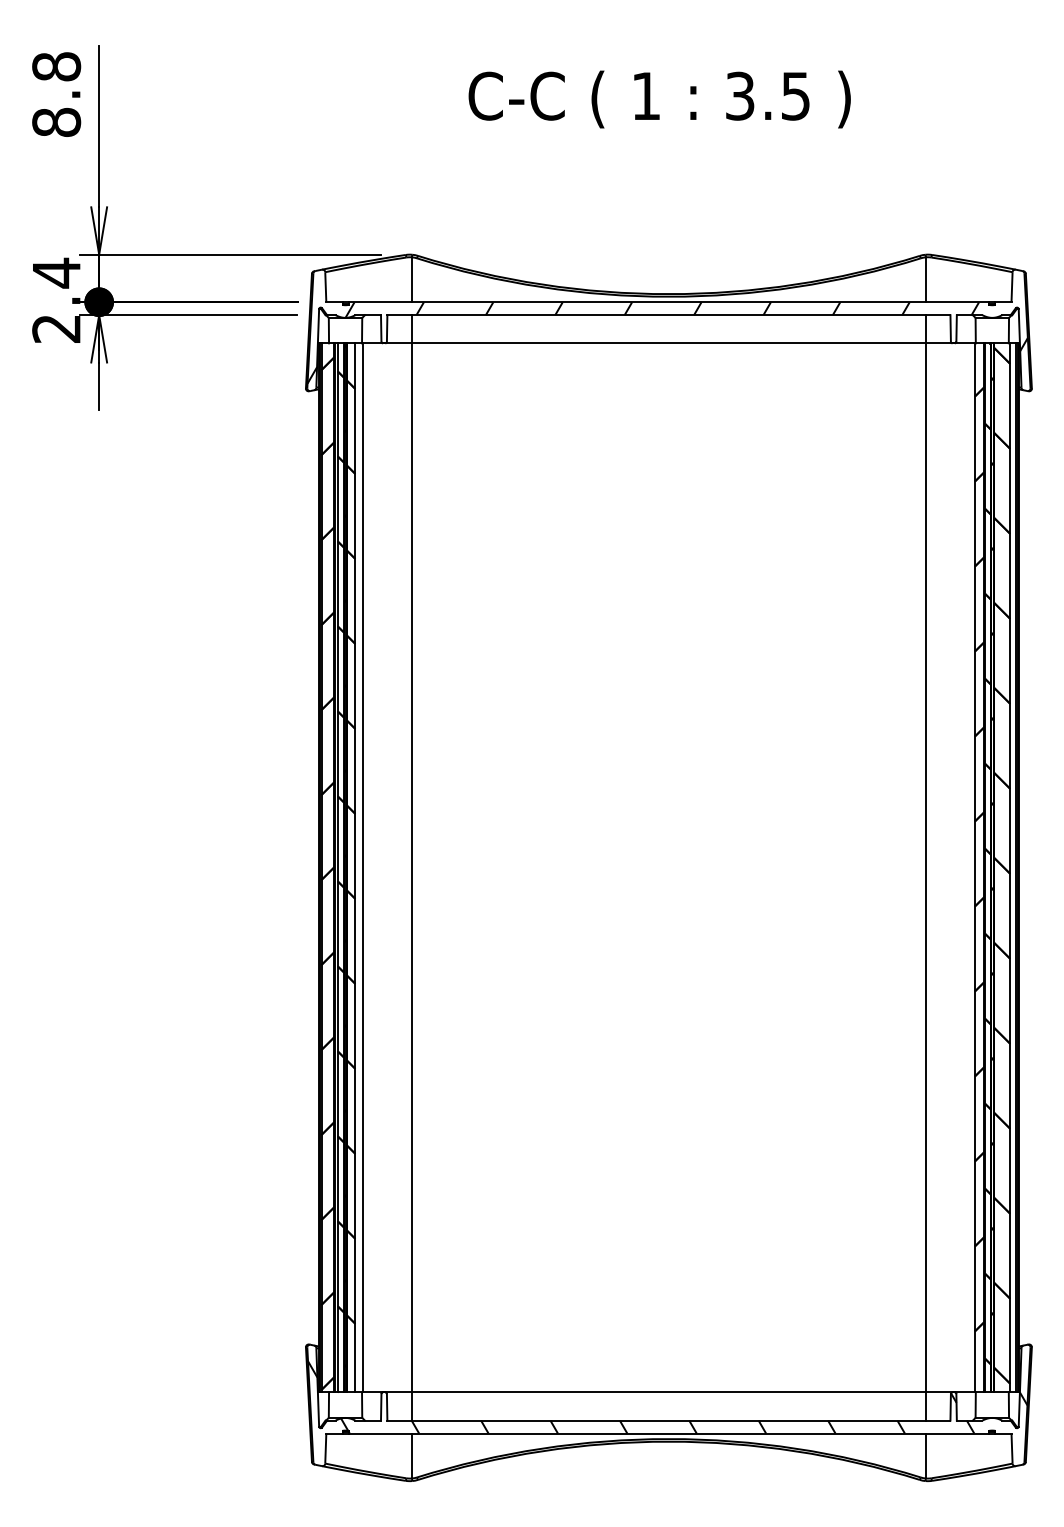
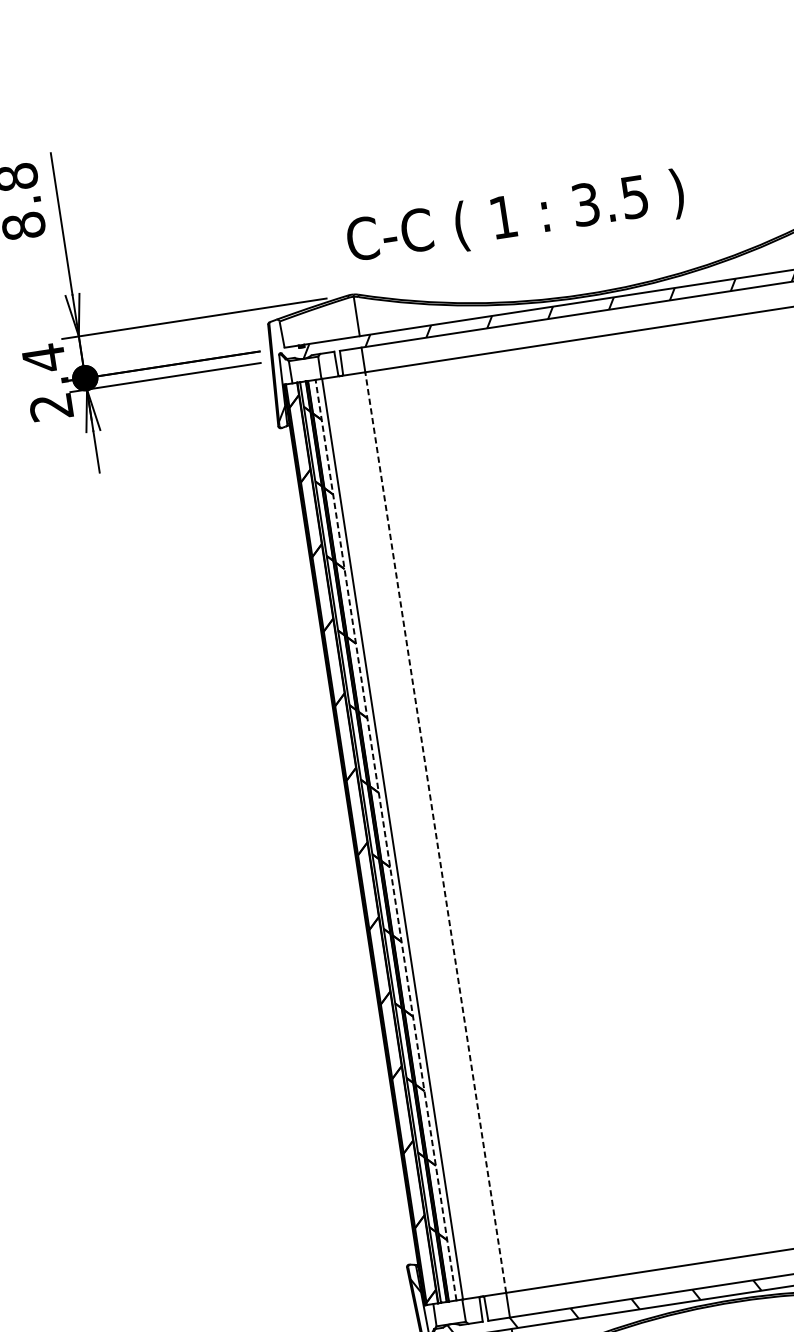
text: (659, 99) -> (515, 218), moved
line: (355, 867) -> (386, 839), solid -> dashed
line: (412, 867) -> (436, 832), solid -> dashed

